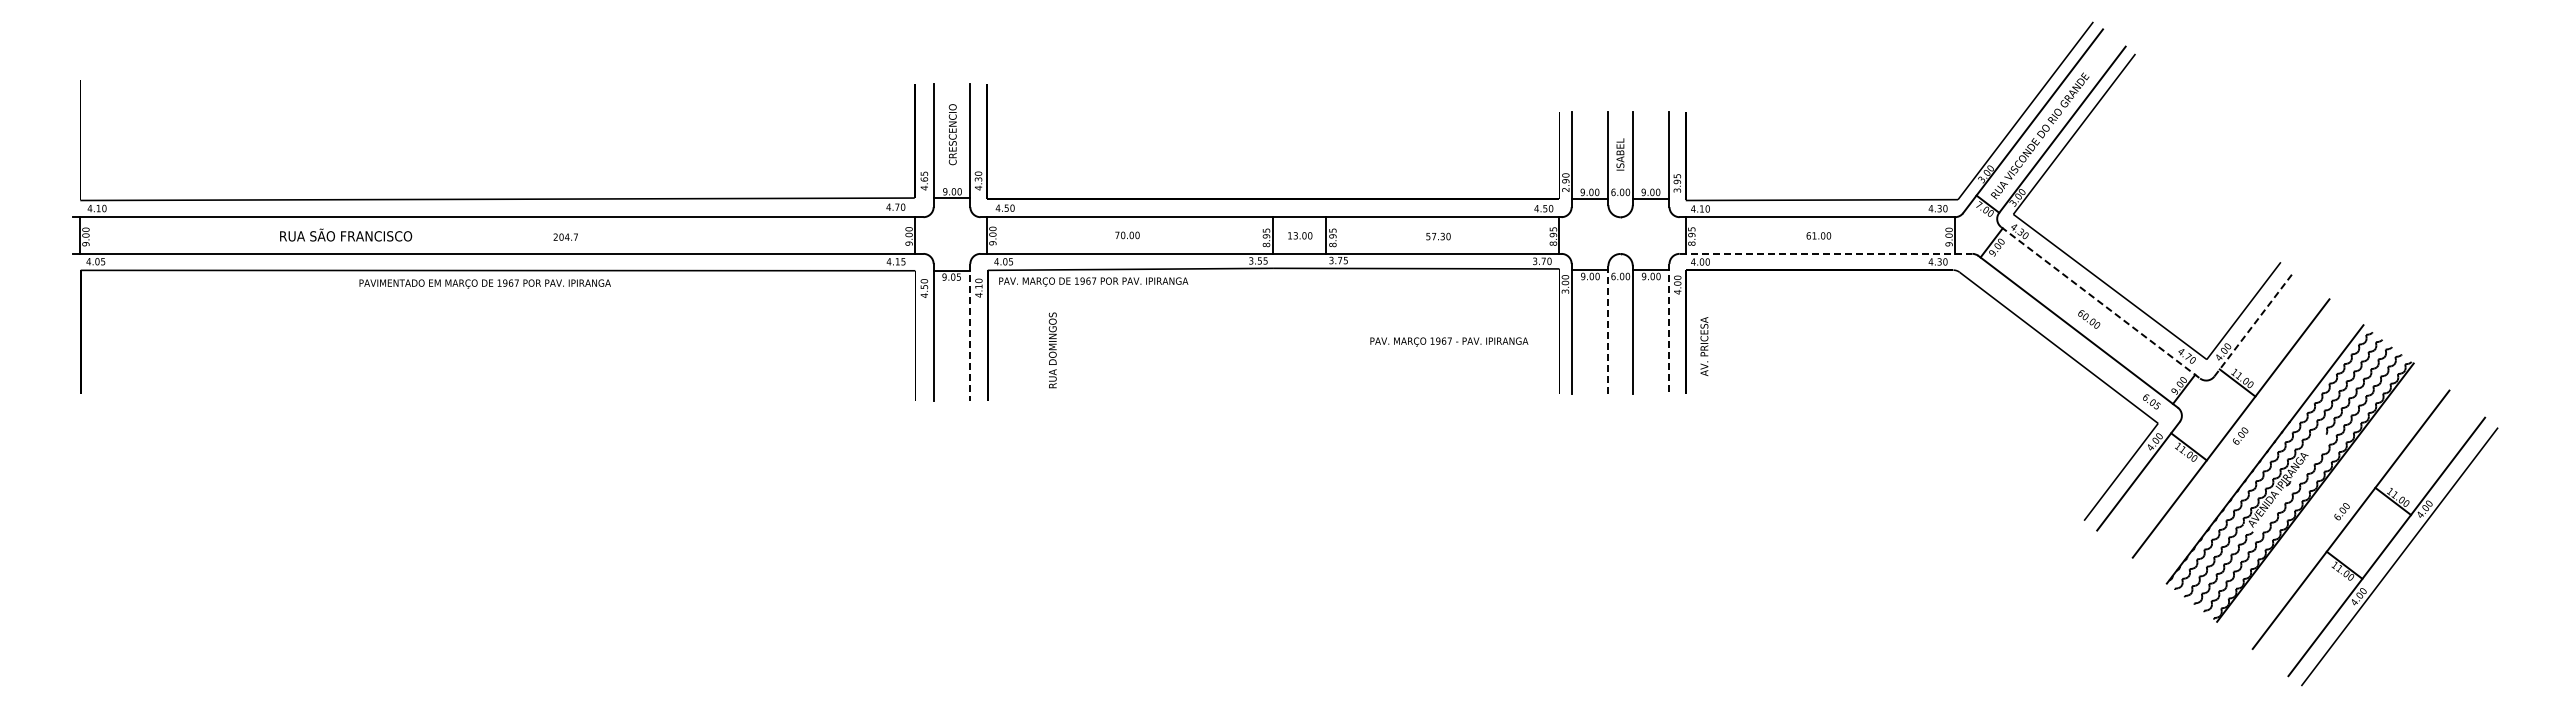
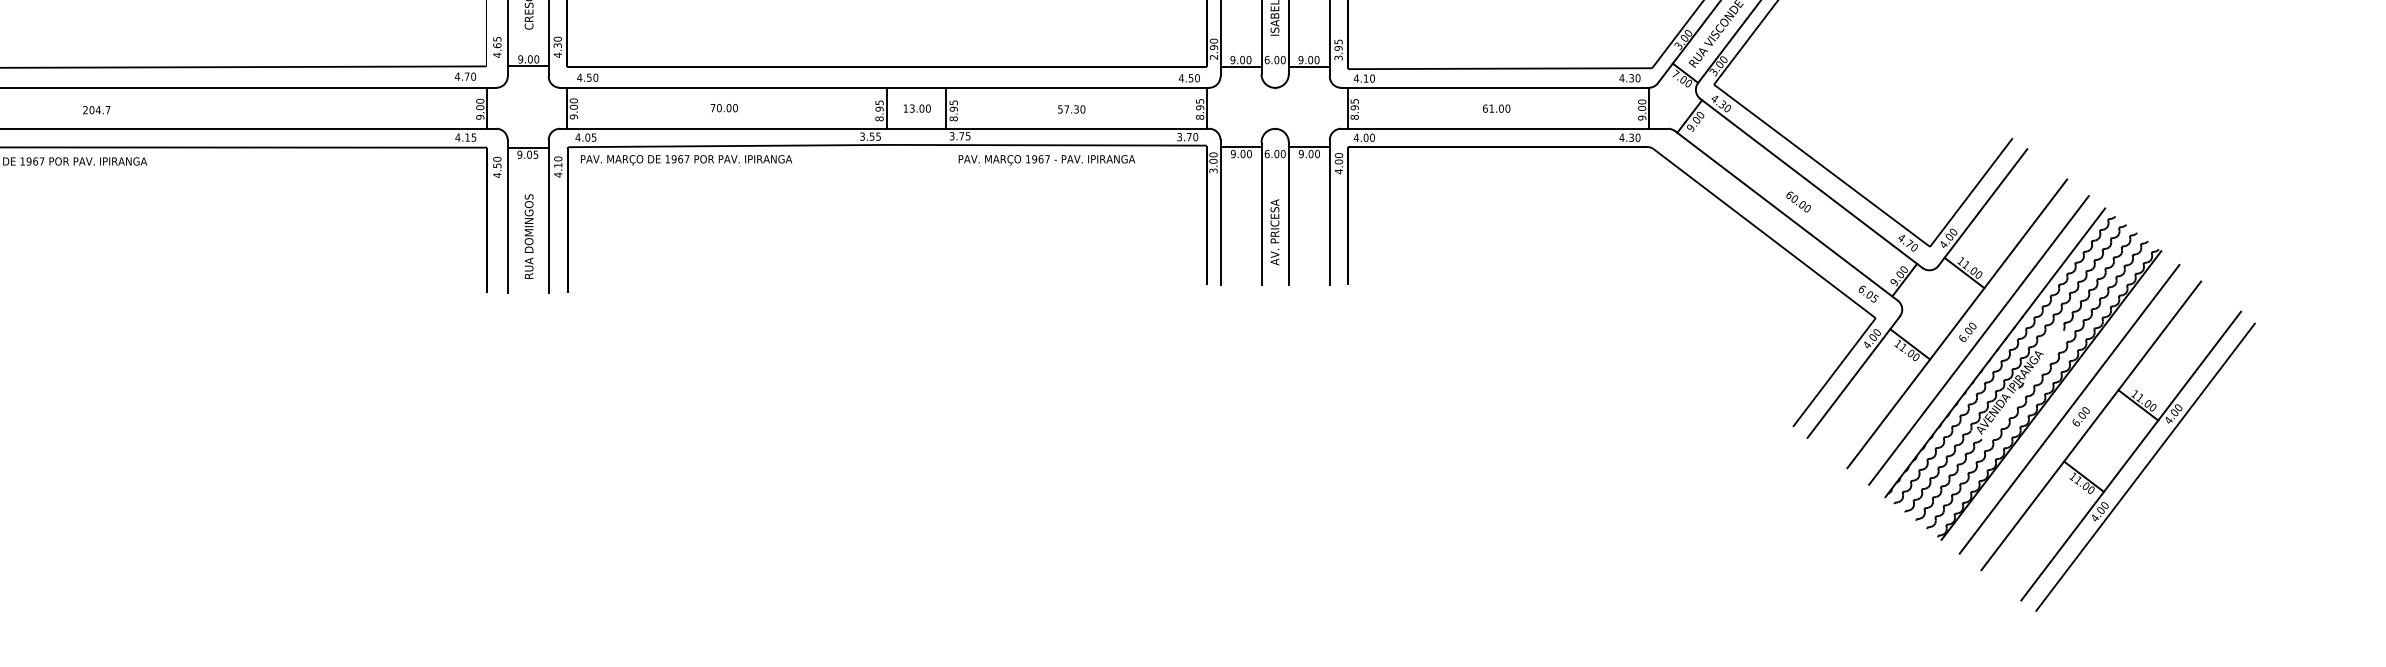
line: (1826, 253) -> (1505, 128), dashed -> solid
line: (2100, 302) -> (1811, 183), dashed -> solid
line: (2254, 324) -> (1983, 207), dashed -> solid
line: (1669, 329) -> (1329, 213), dashed -> solid
line: (1608, 330) -> (1261, 214), dashed -> solid
line: (970, 332) -> (548, 216), dashed -> solid
text: (1449, 341) -> (1047, 159), moved
text: (1704, 346) -> (1275, 232), moved
text: (1052, 350) -> (528, 236), moved
line: (2250, 443) -> (1978, 340), added
line: (2331, 504) -> (2069, 408), added

